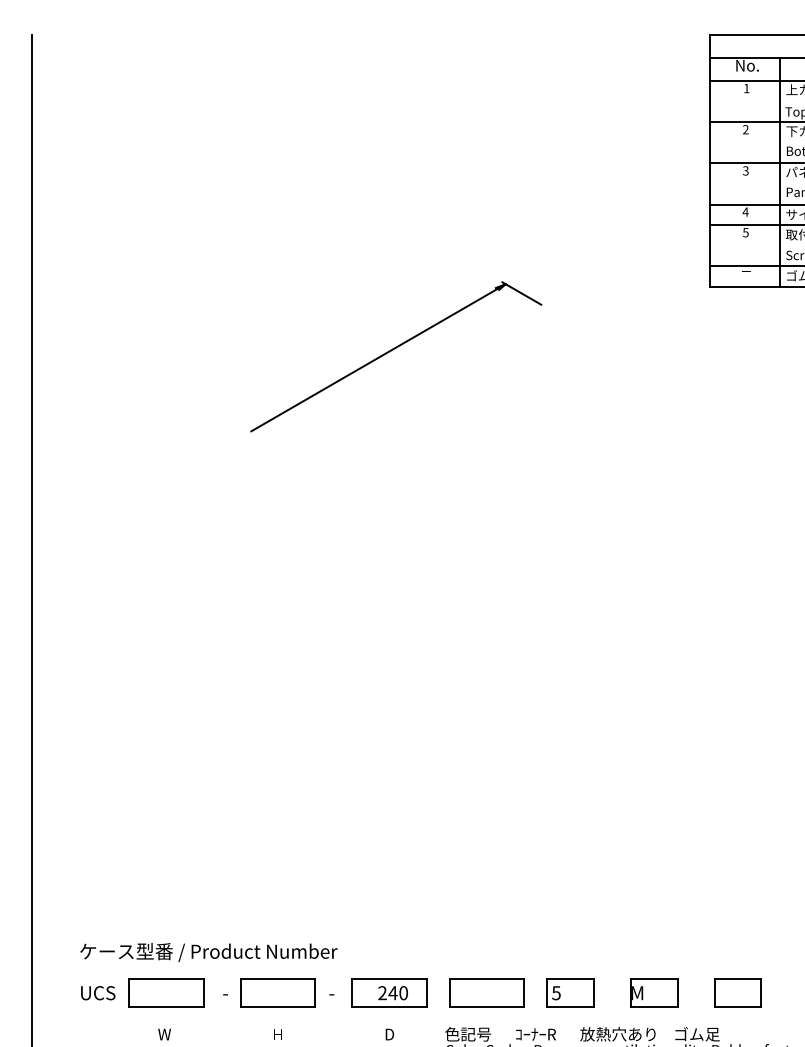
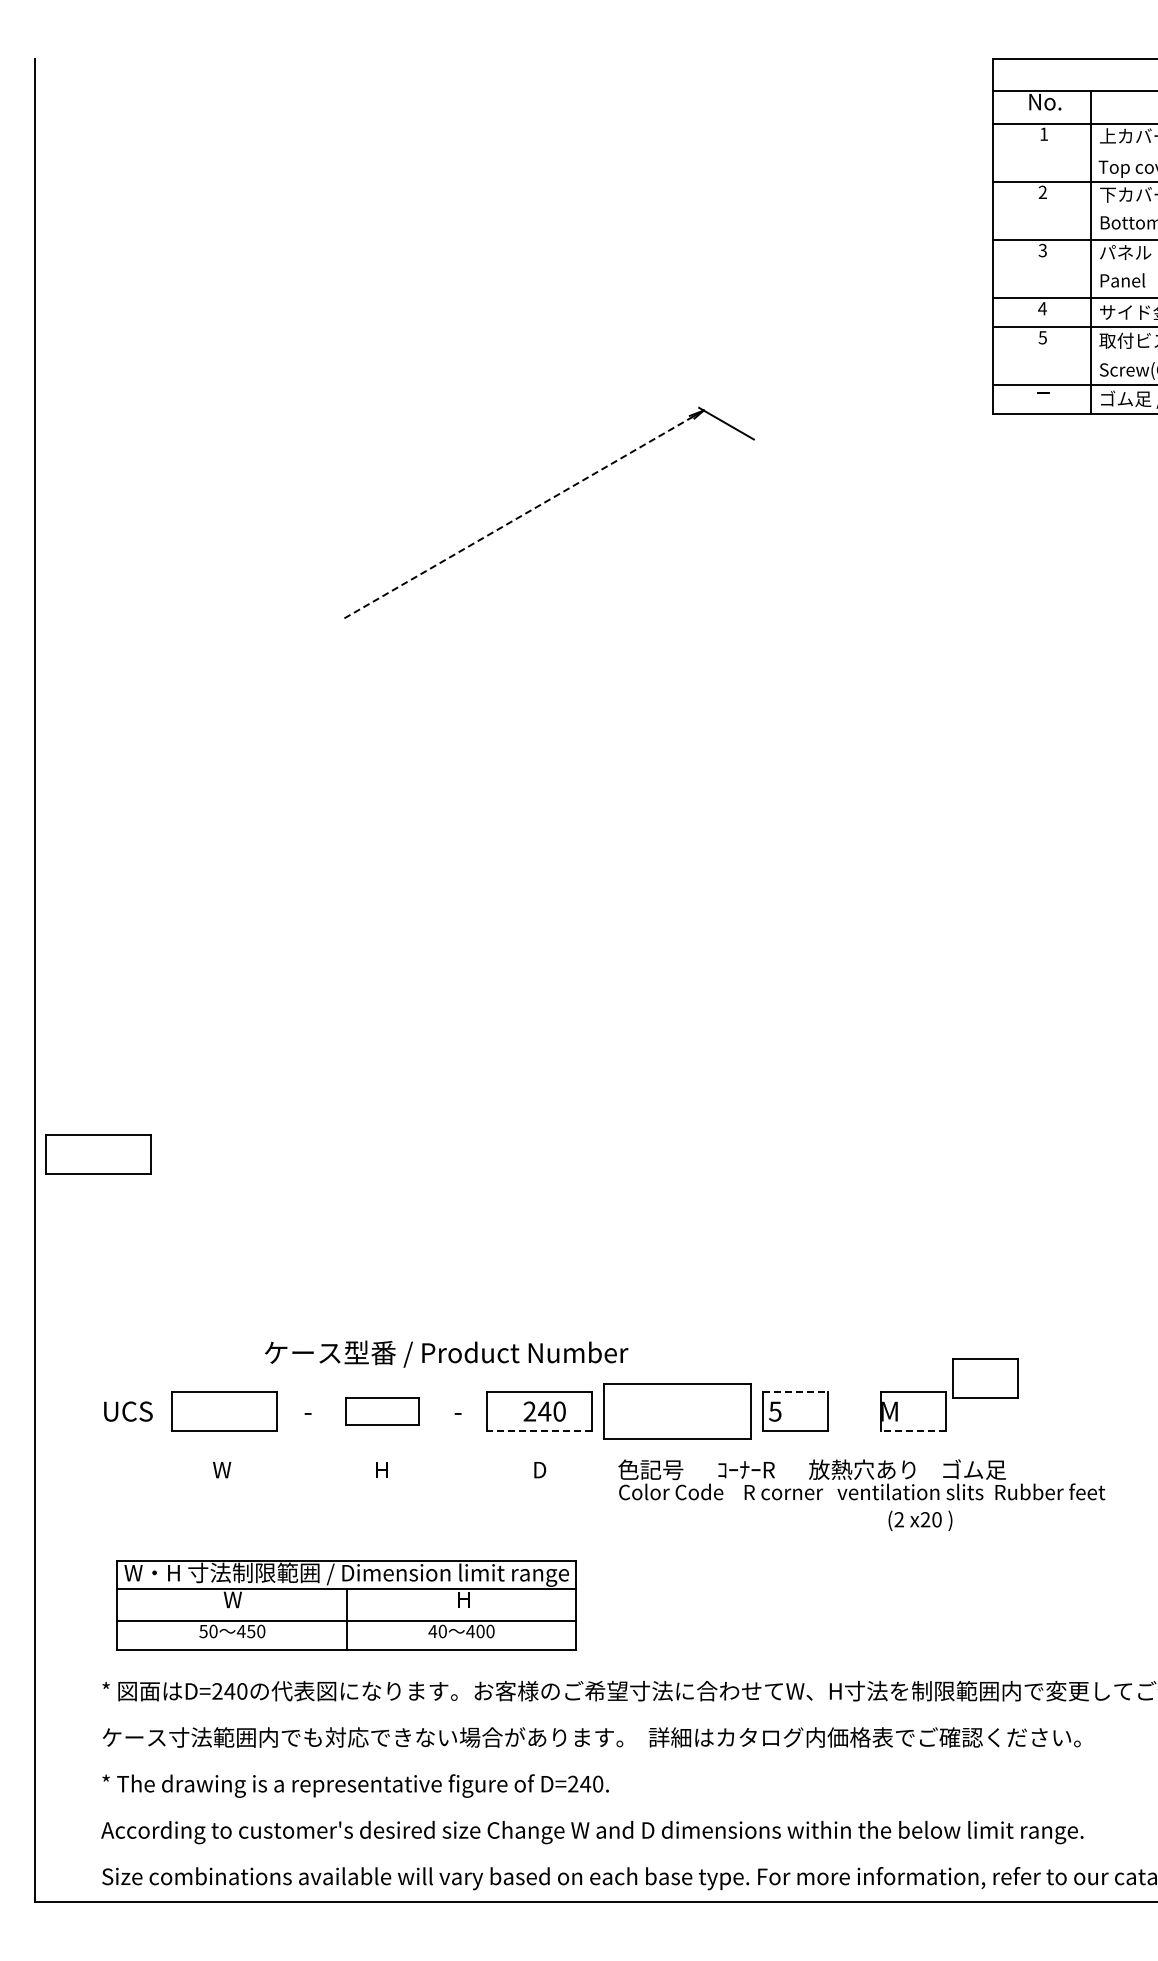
line: (374, 359) -> (518, 517), solid -> dashed
part: (77, 811) -> (98, 1154), added
text: (208, 952) -> (446, 1353), moved
line: (570, 978) -> (795, 1391), solid -> dashed
part: (278, 993) -> (382, 1411), size x0.7
part: (487, 993) -> (677, 1411), size x1.4
part: (737, 993) -> (985, 1378), moved
line: (389, 1007) -> (539, 1431), solid -> dashed
line: (654, 1007) -> (913, 1431), solid -> dashed

